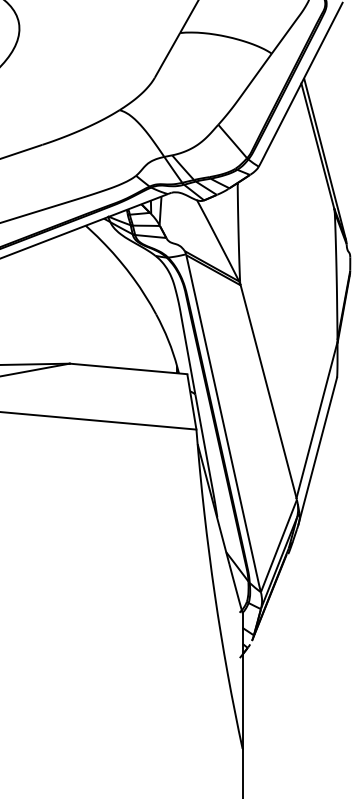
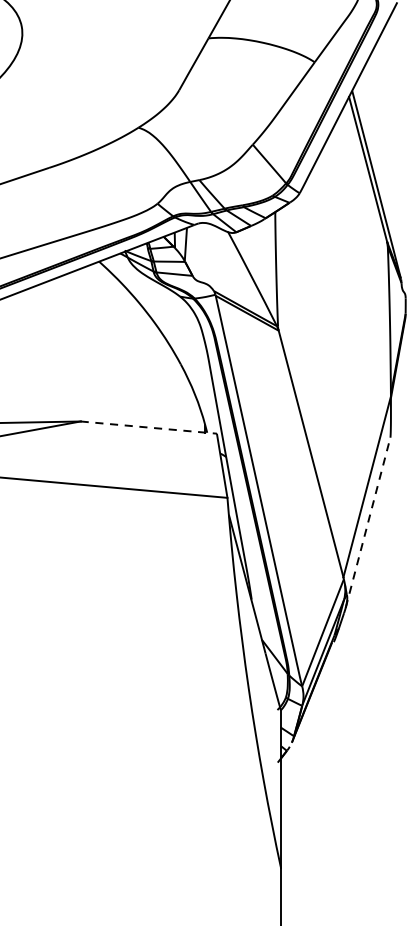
line: (129, 368) -> (149, 427), solid -> dashed
line: (317, 451) -> (367, 523), solid -> dashed

